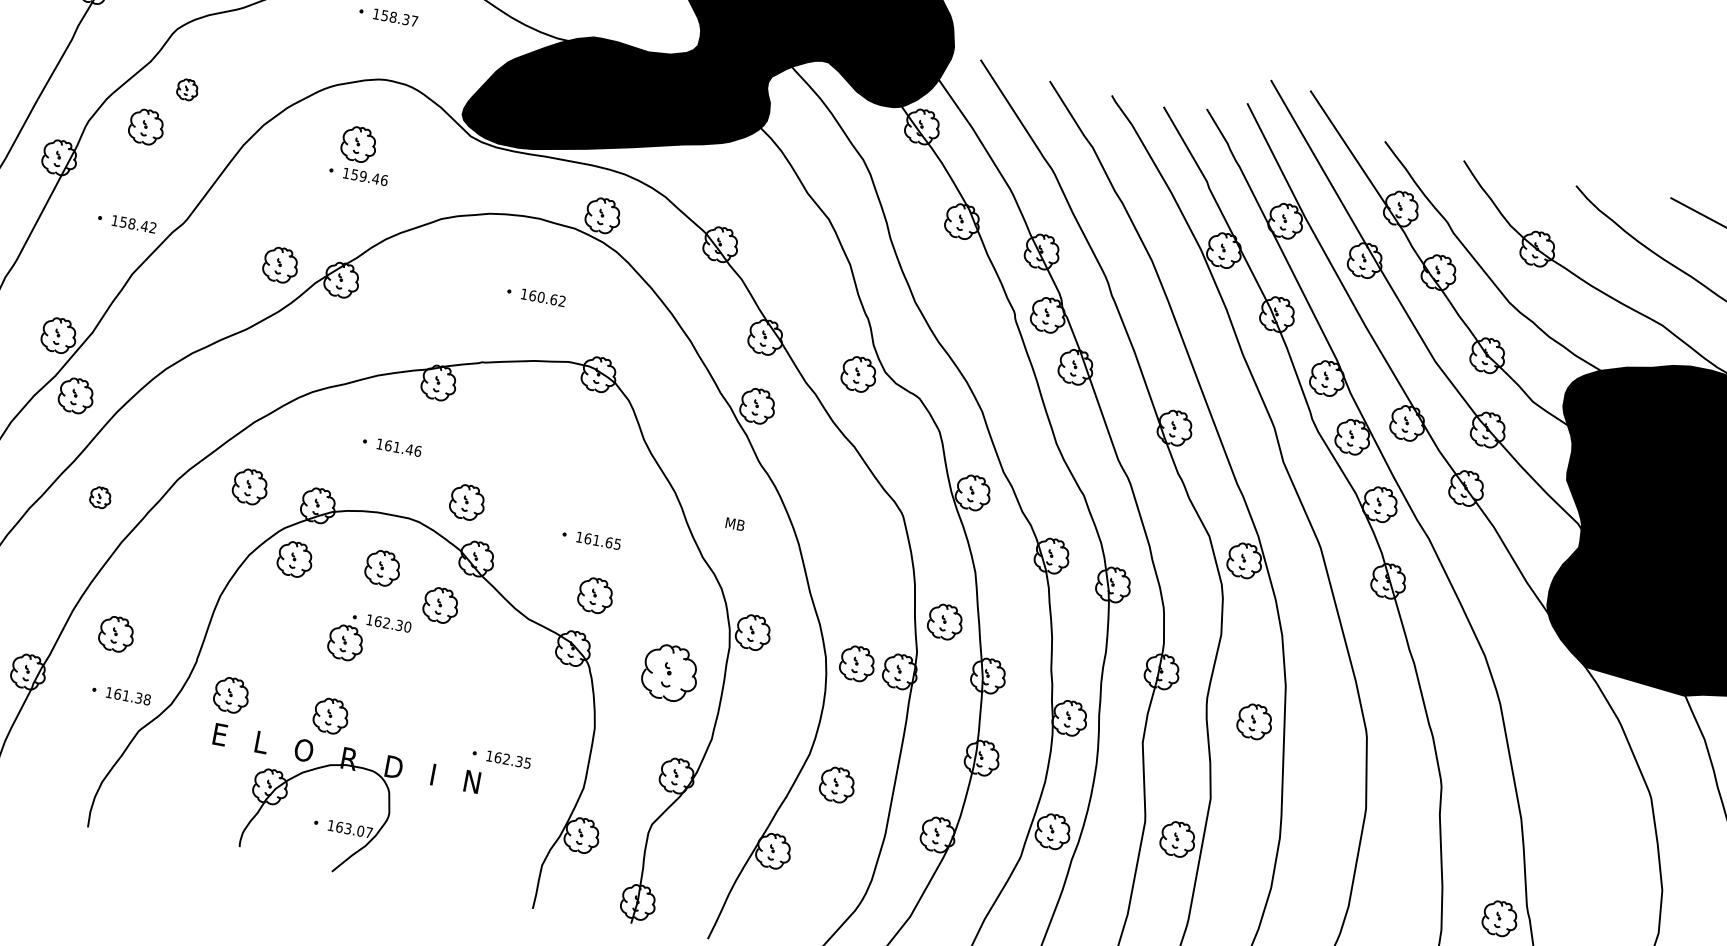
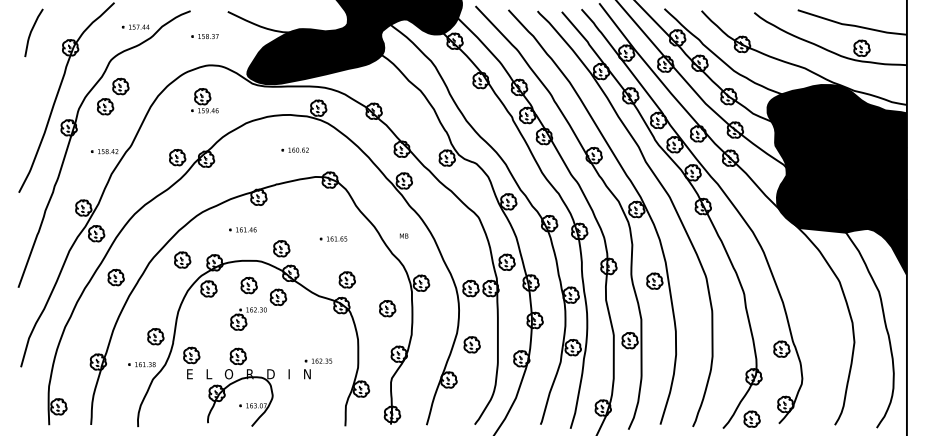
part: (186, 89) -> (120, 86), size x1.67
part: (99, 497) -> (115, 277), size x1.67
part: (591, 538) -> (333, 238), moved
part: (116, 633) -> (155, 336), moved
part: (670, 673) -> (387, 308), size x0.62

